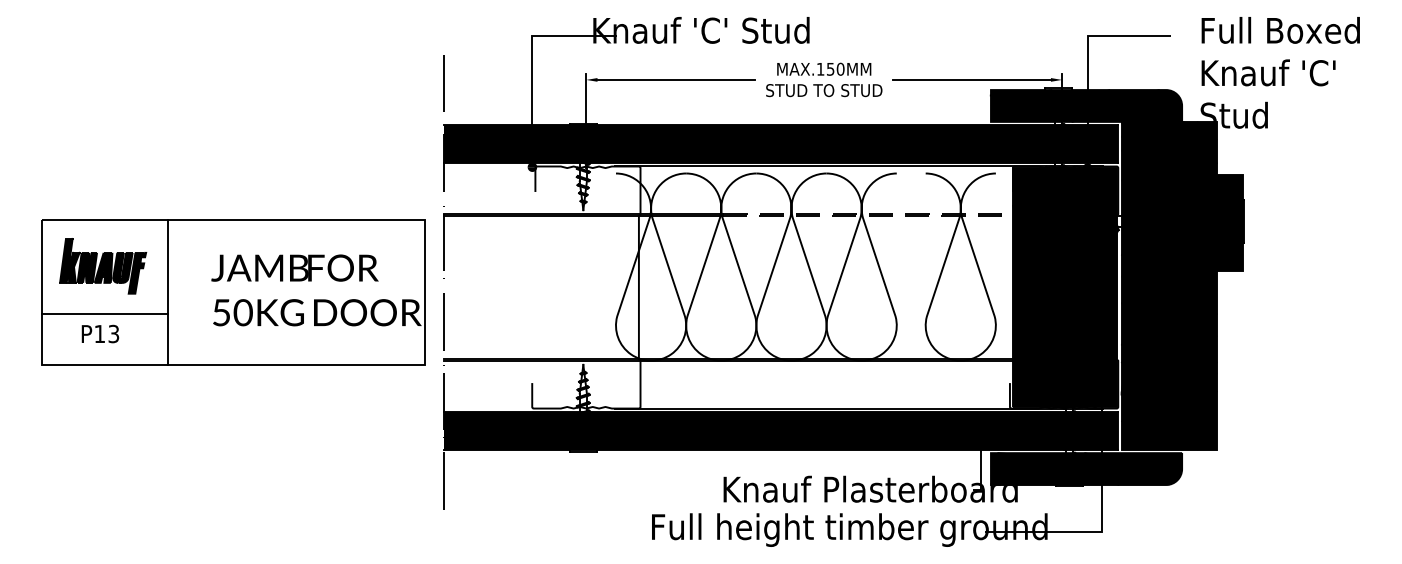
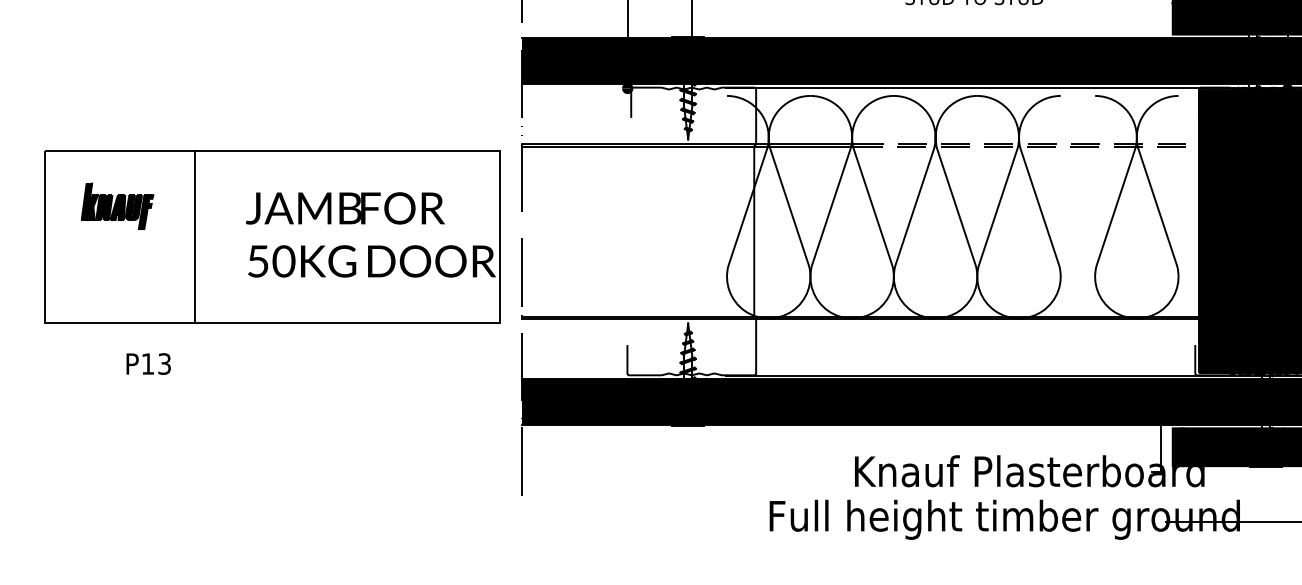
part: (103, 266) -> (117, 206), size x0.7
line: (105, 314) -> (120, 263), removed
text: (100, 333) -> (148, 363), moved

